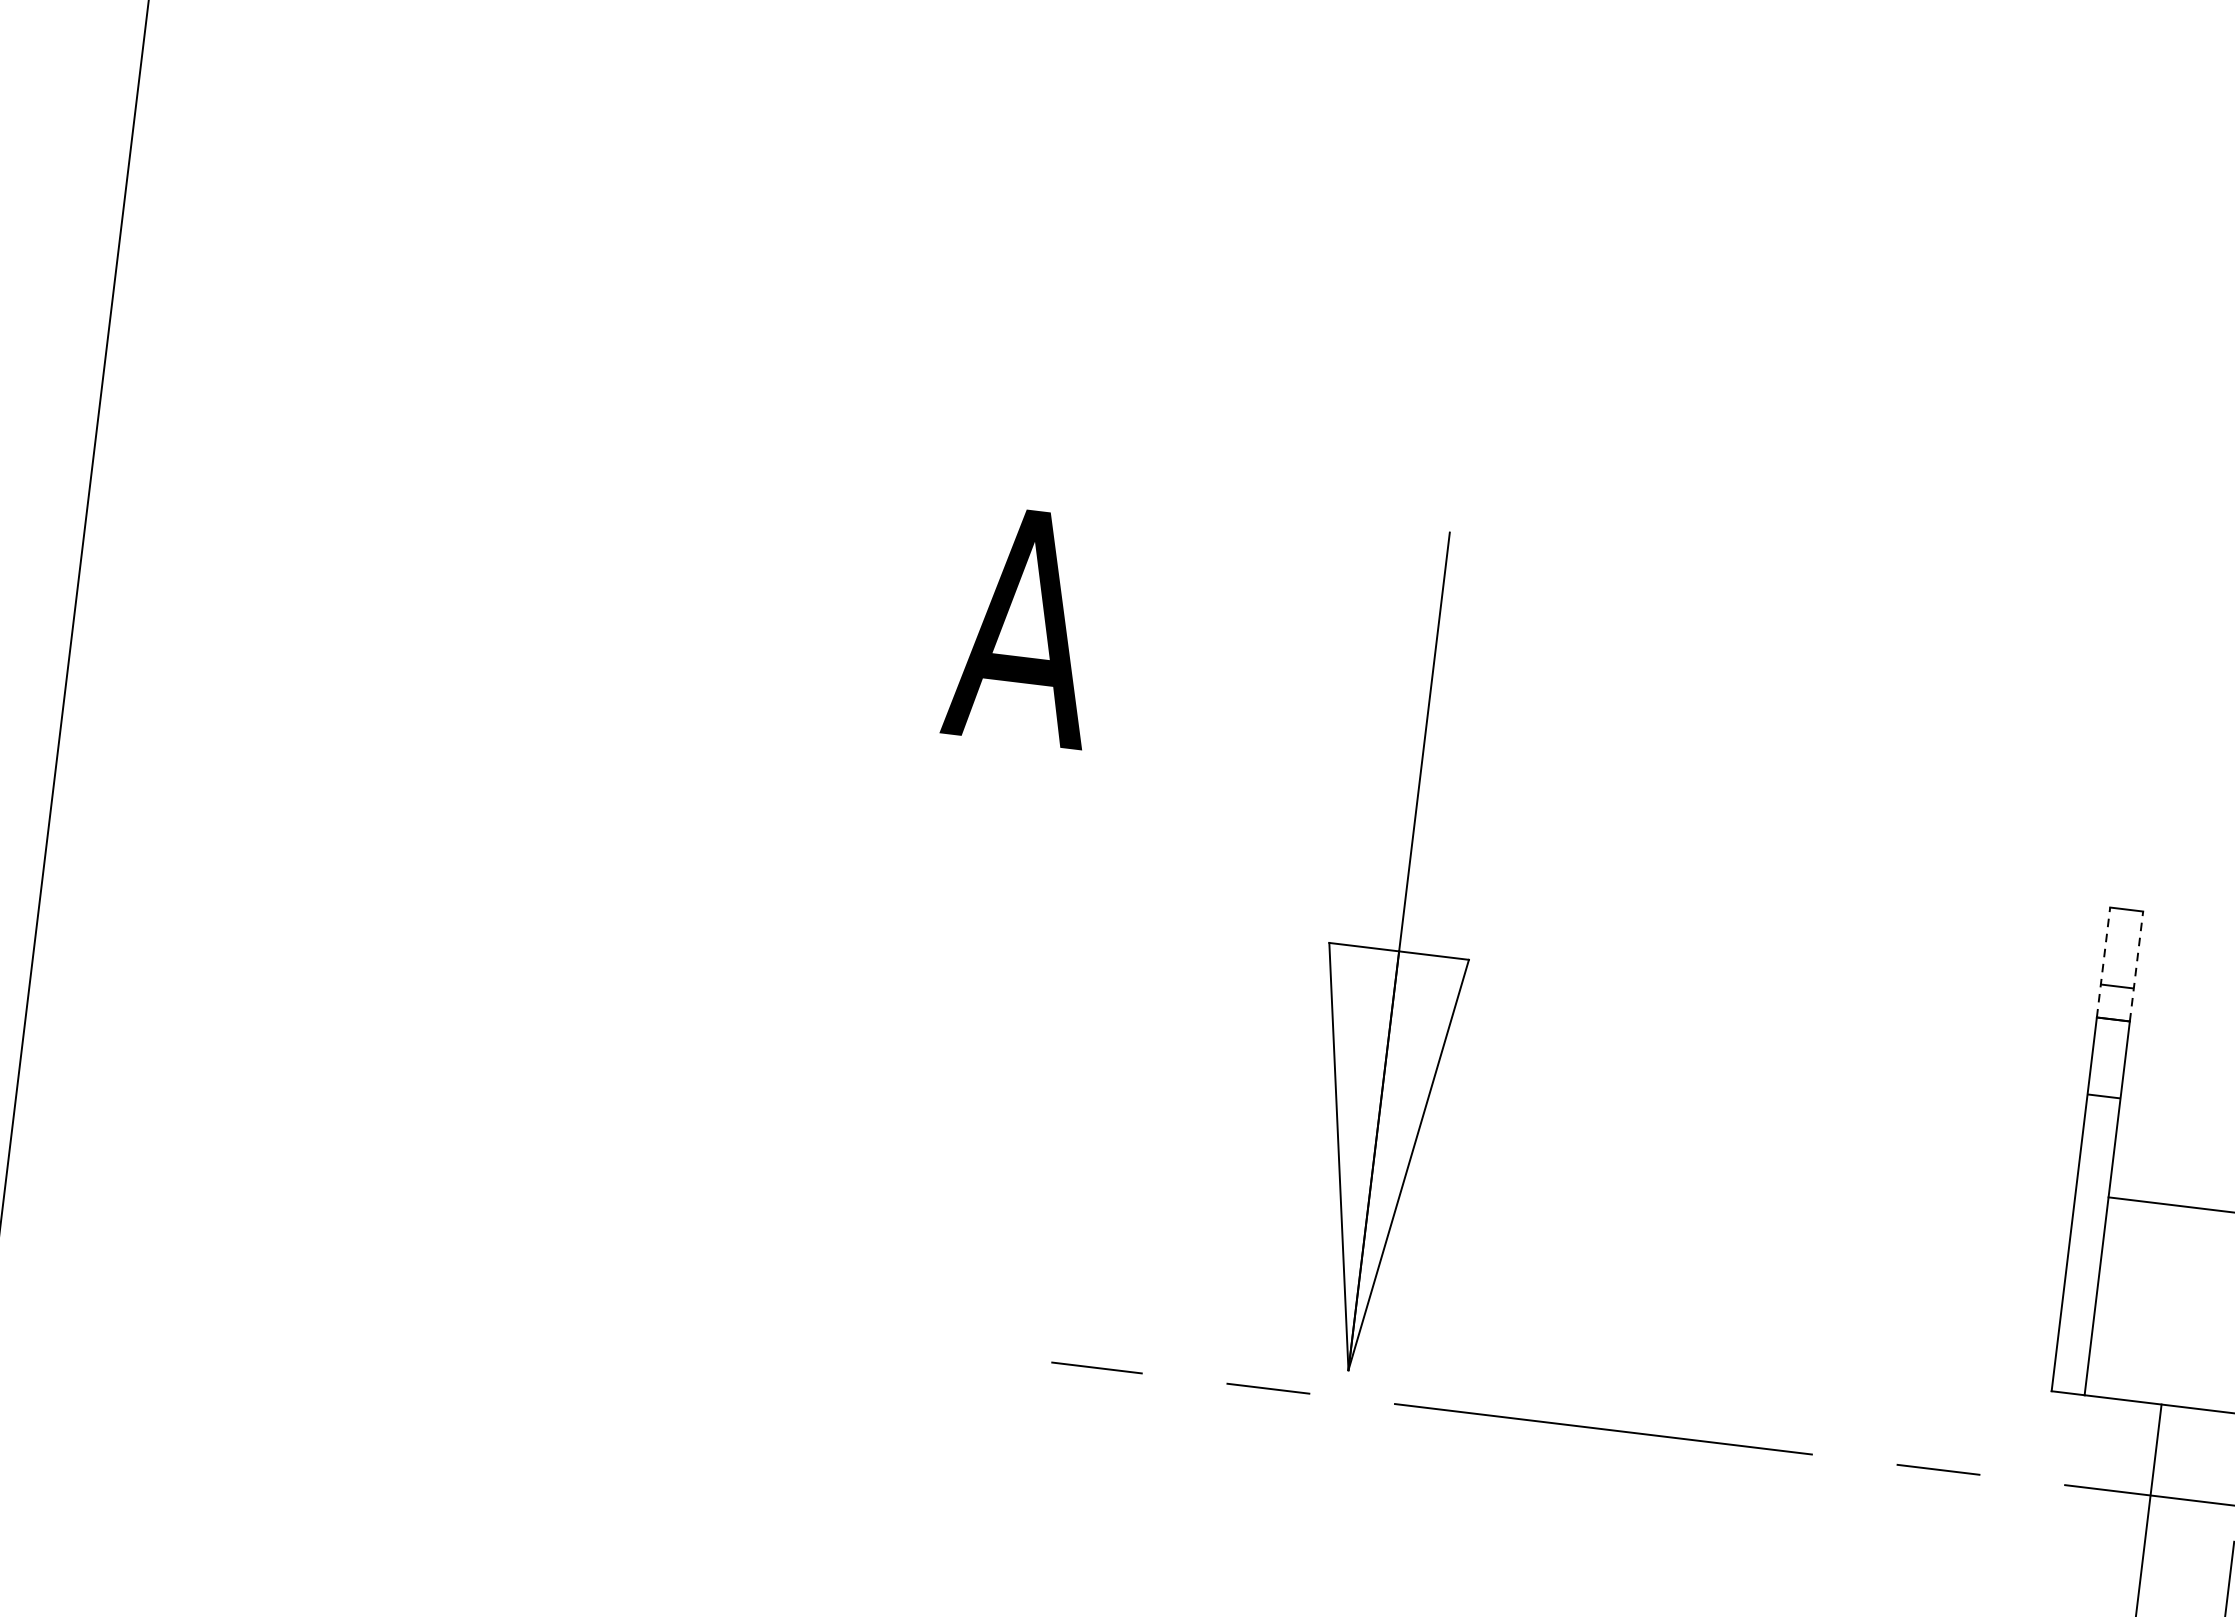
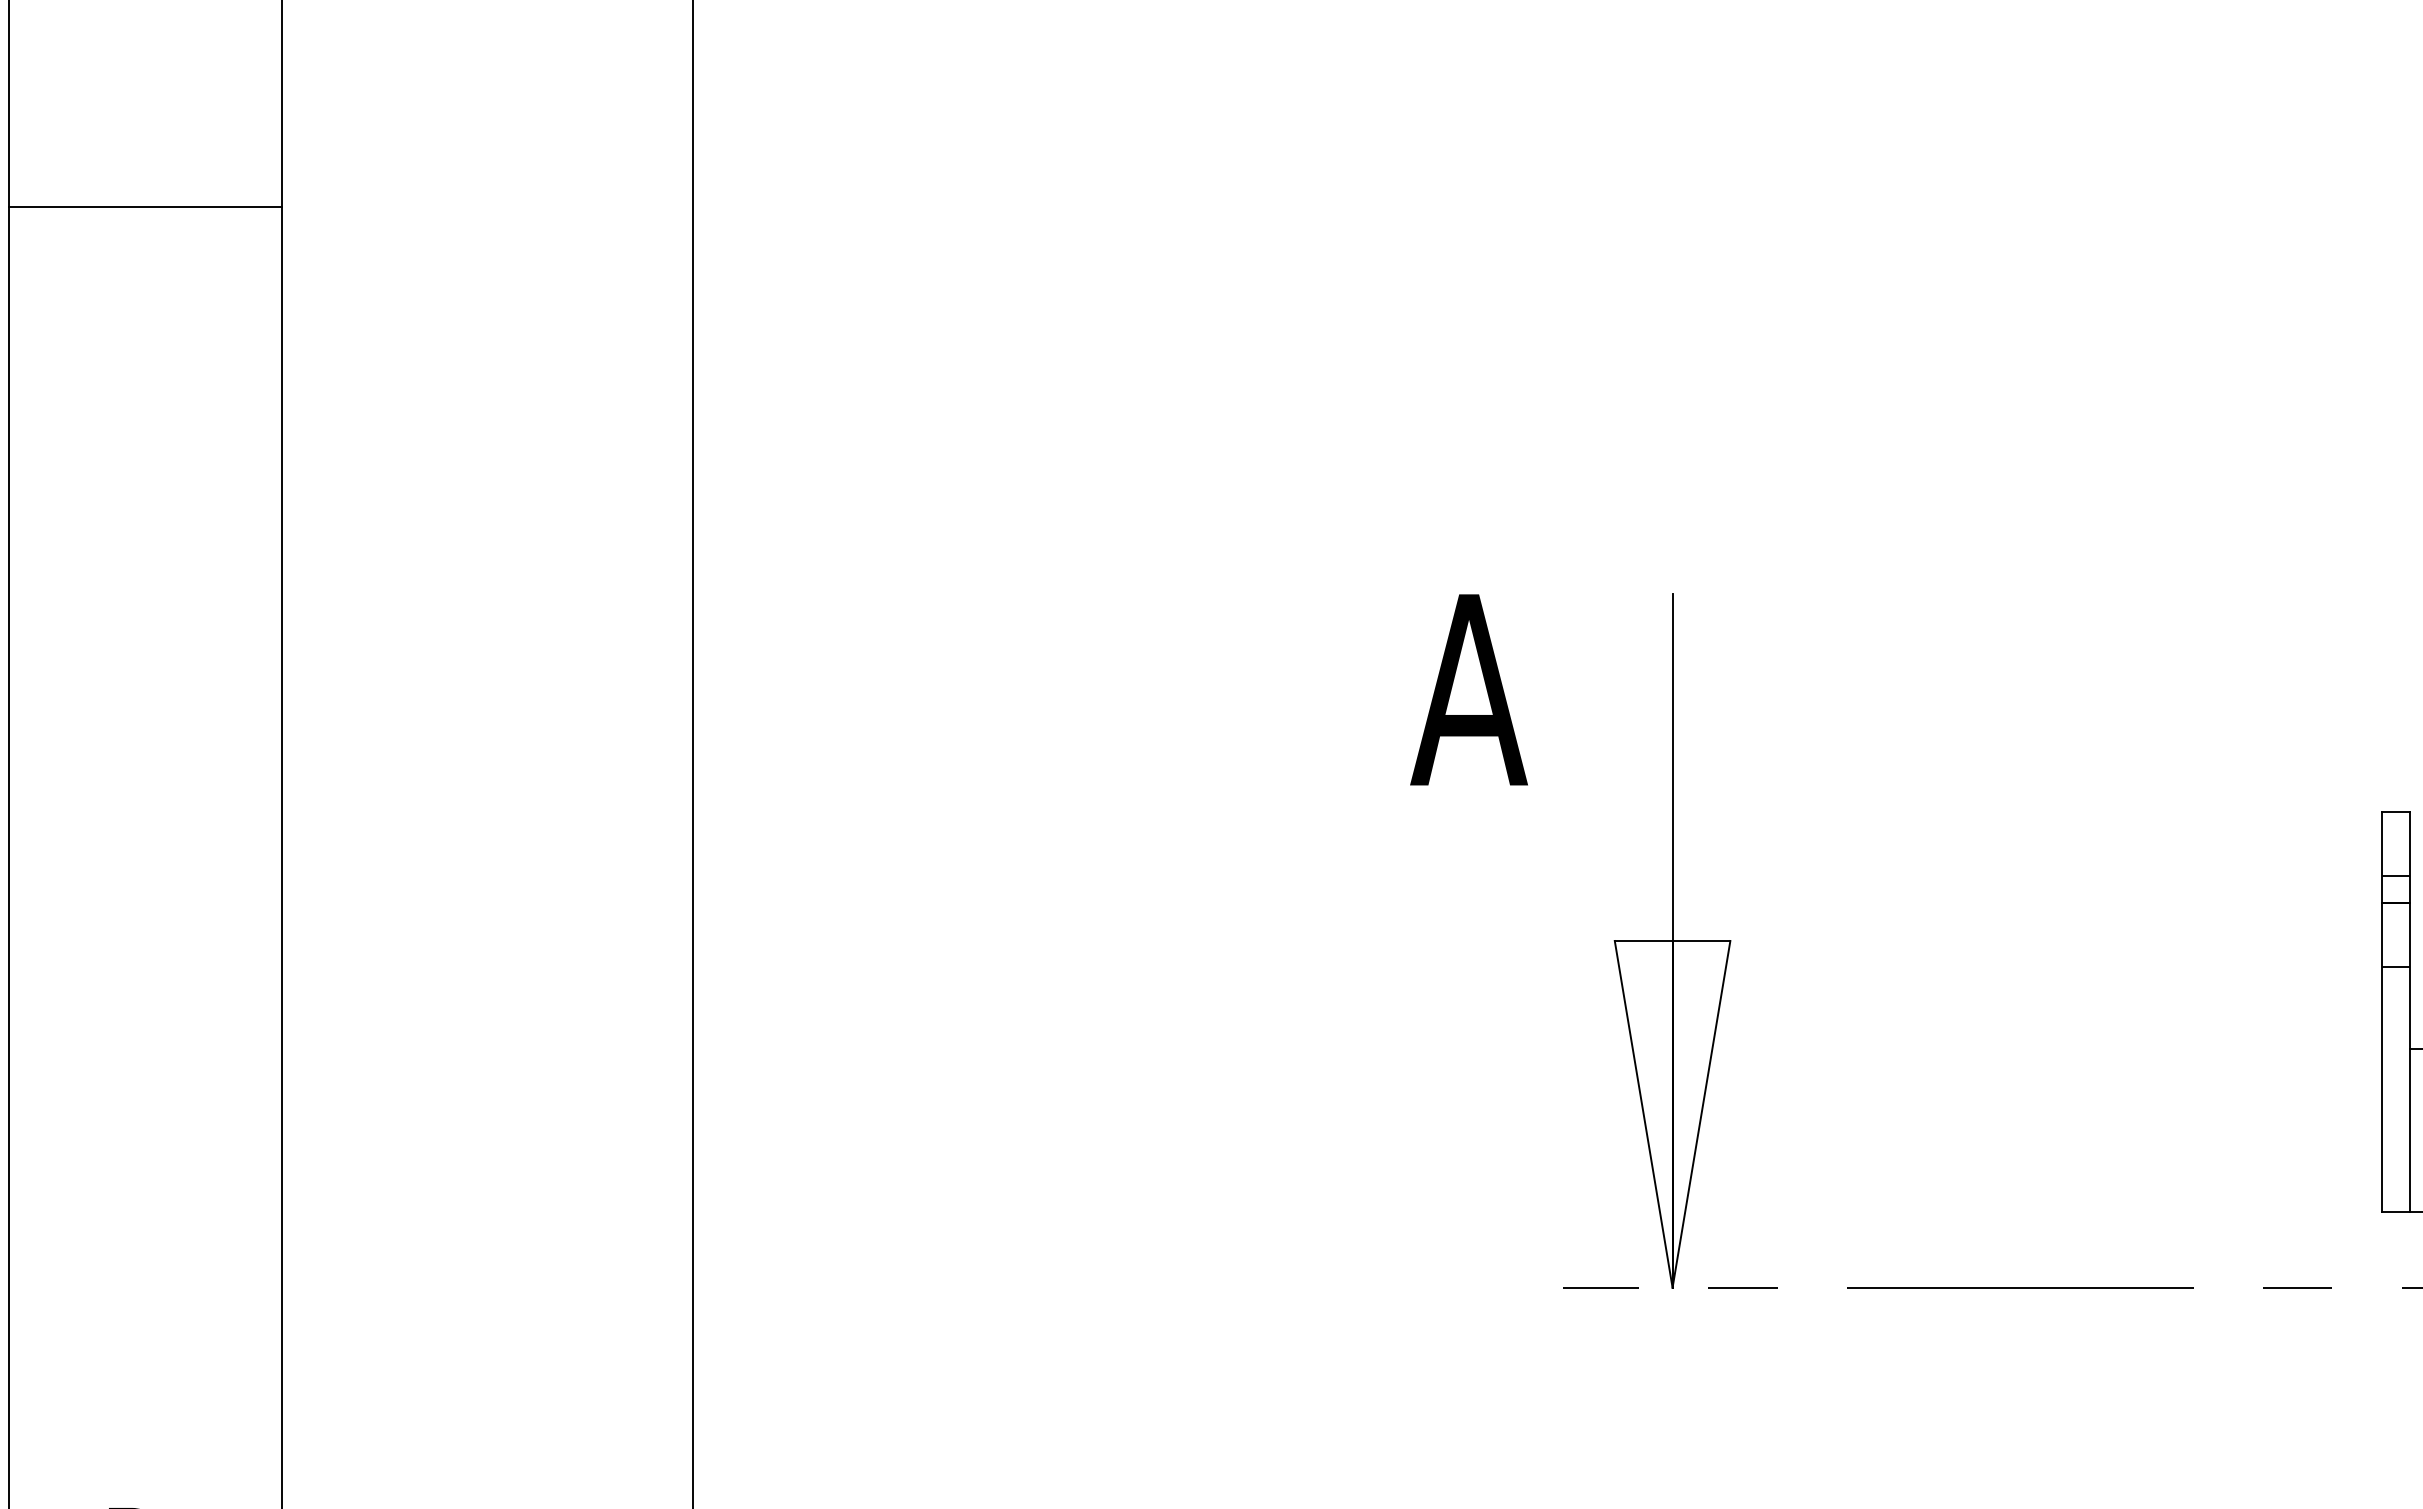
part: (1399, 950) -> (1672, 940), moved
line: (2103, 962) -> (2382, 857), dashed -> solid
line: (2136, 966) -> (2409, 857), dashed -> solid

